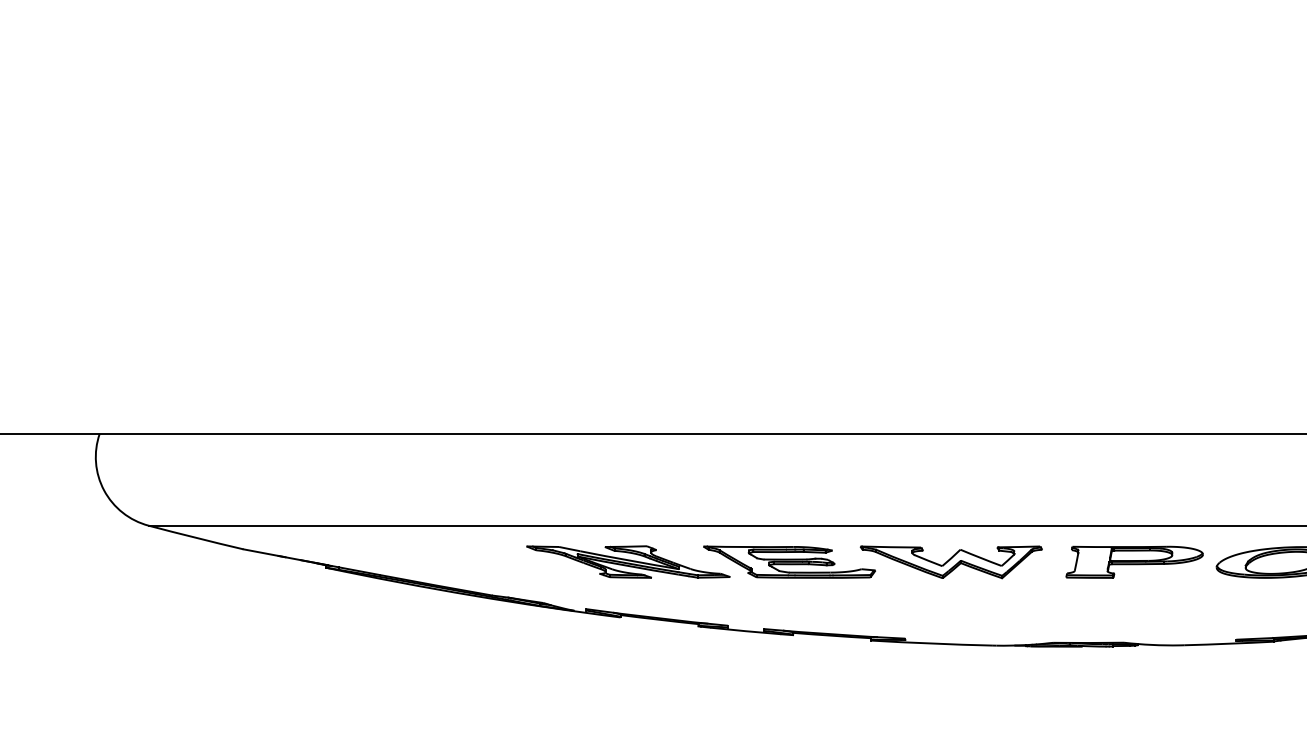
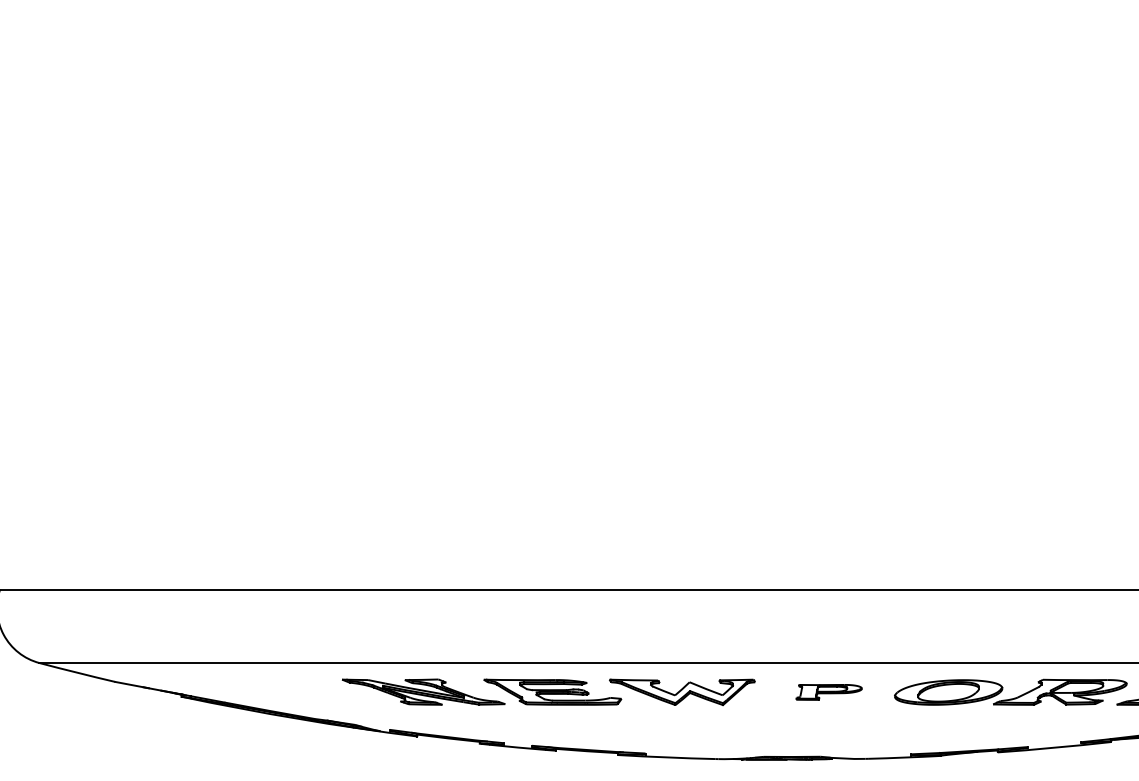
part: (1133, 562) -> (828, 692), size x0.6

